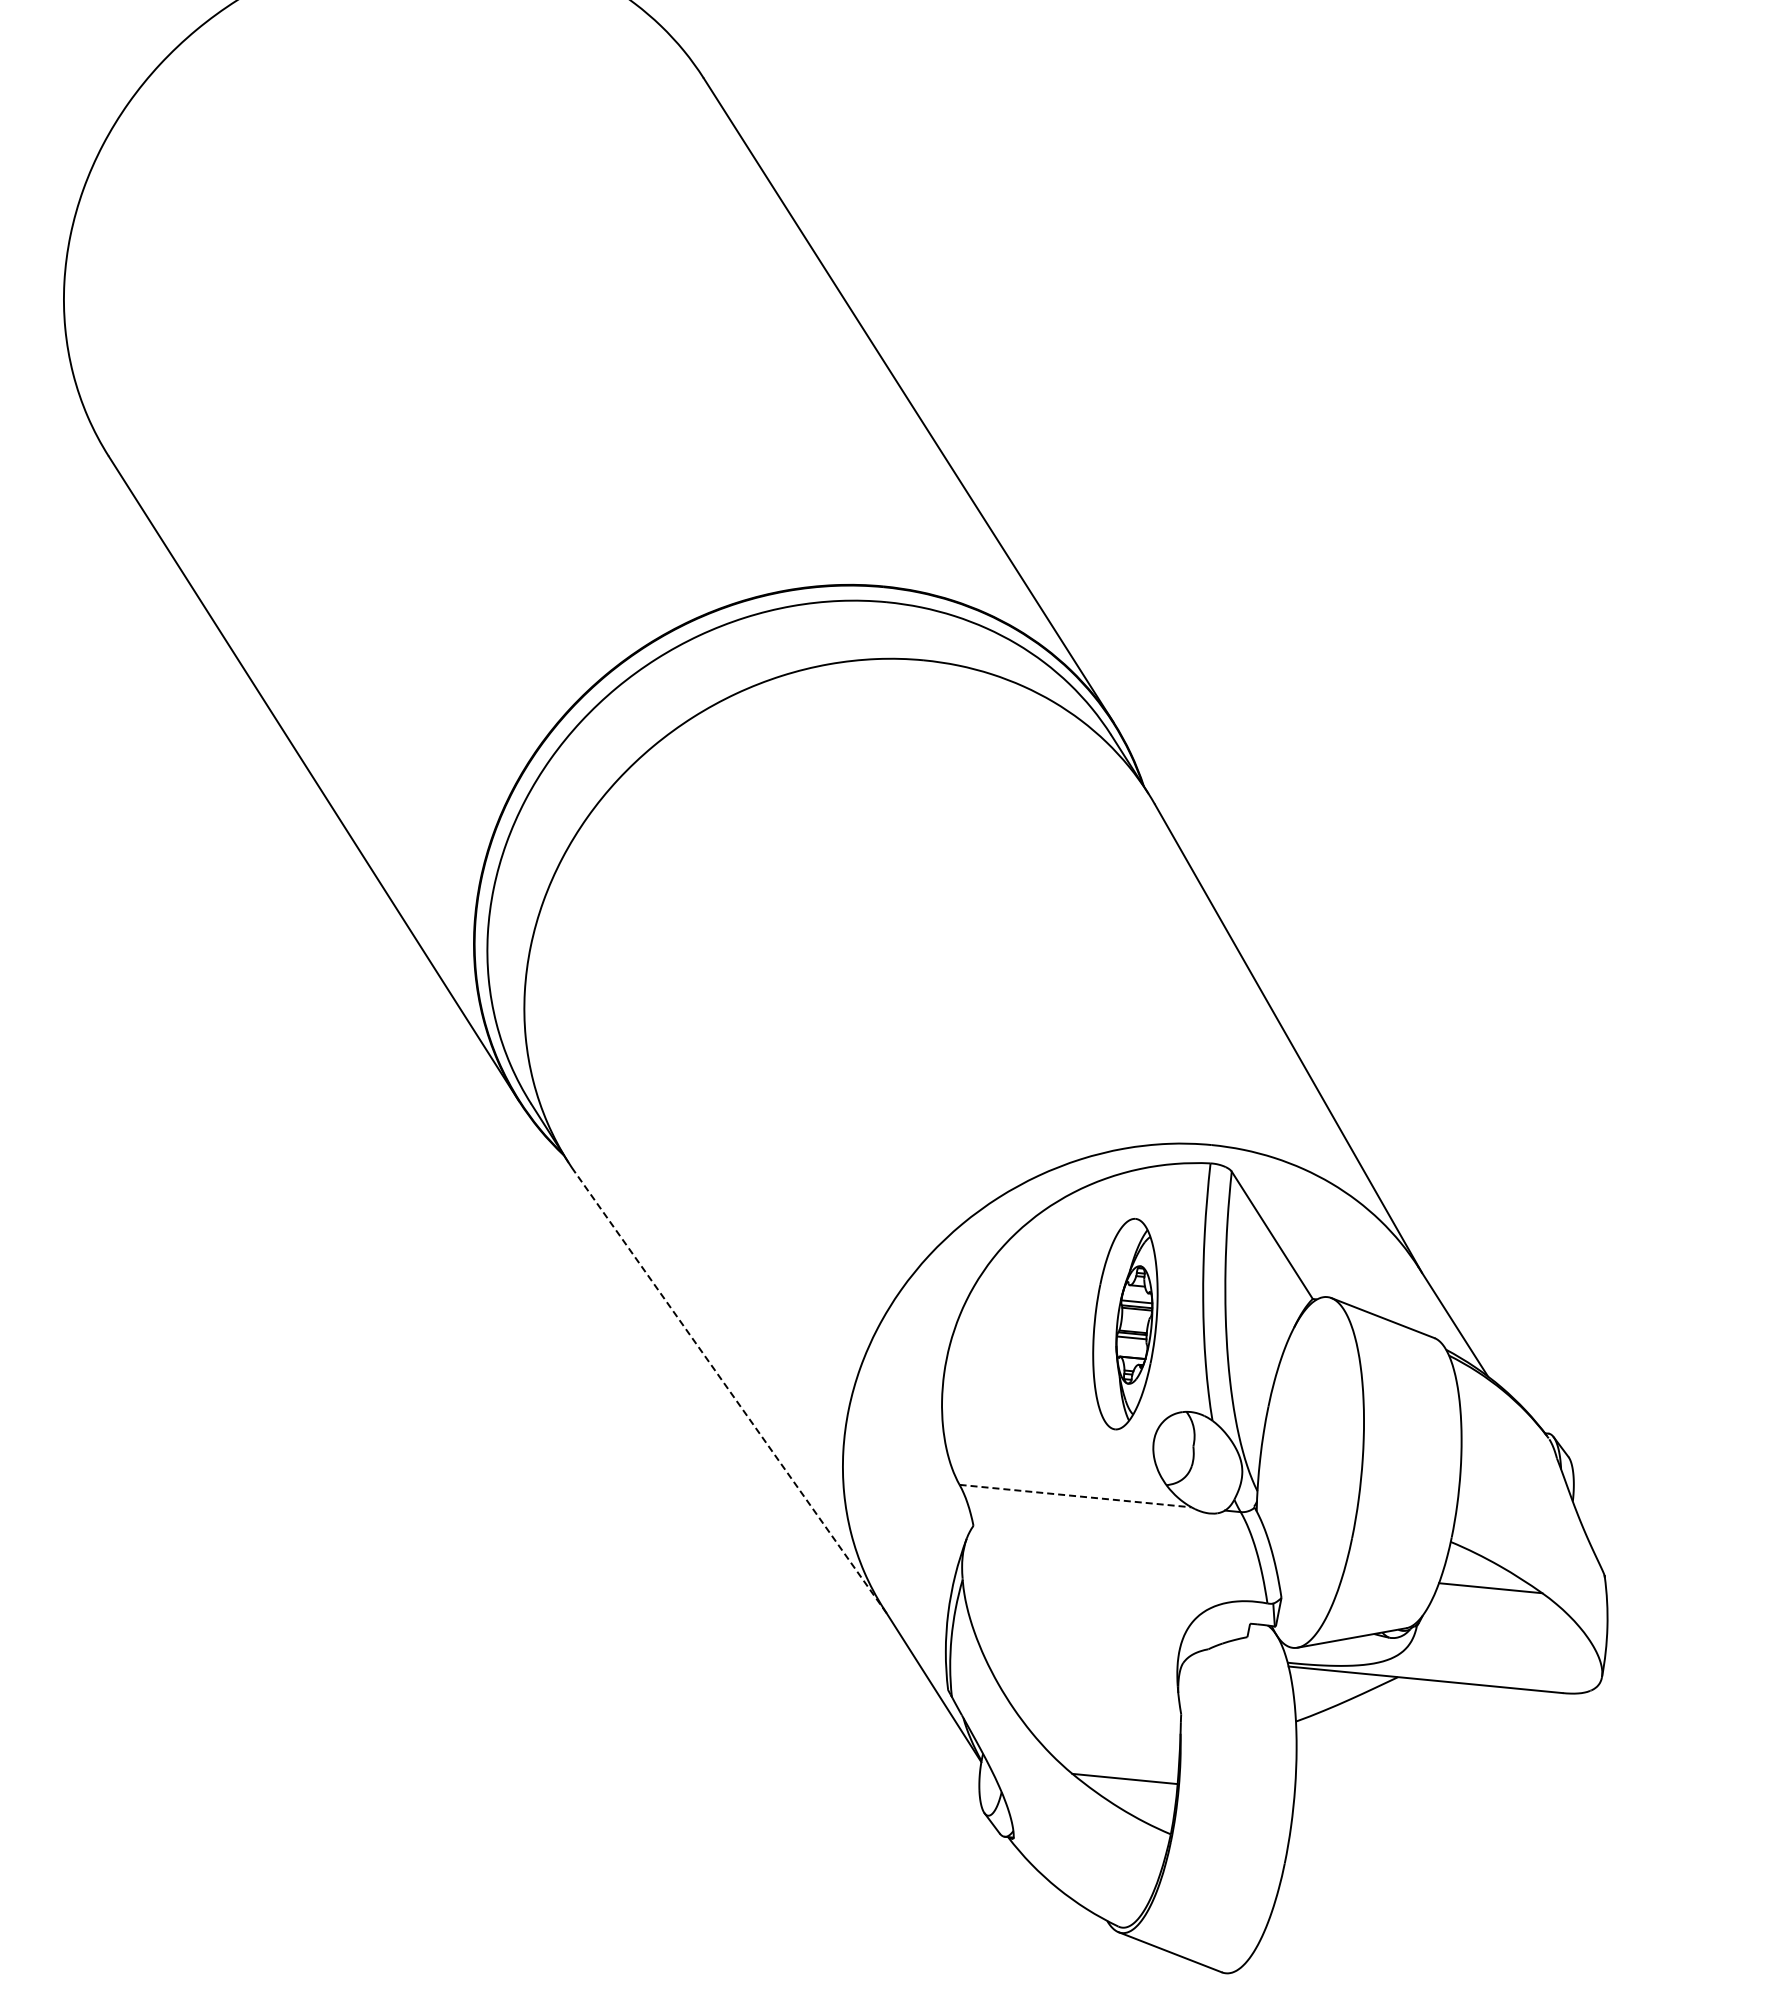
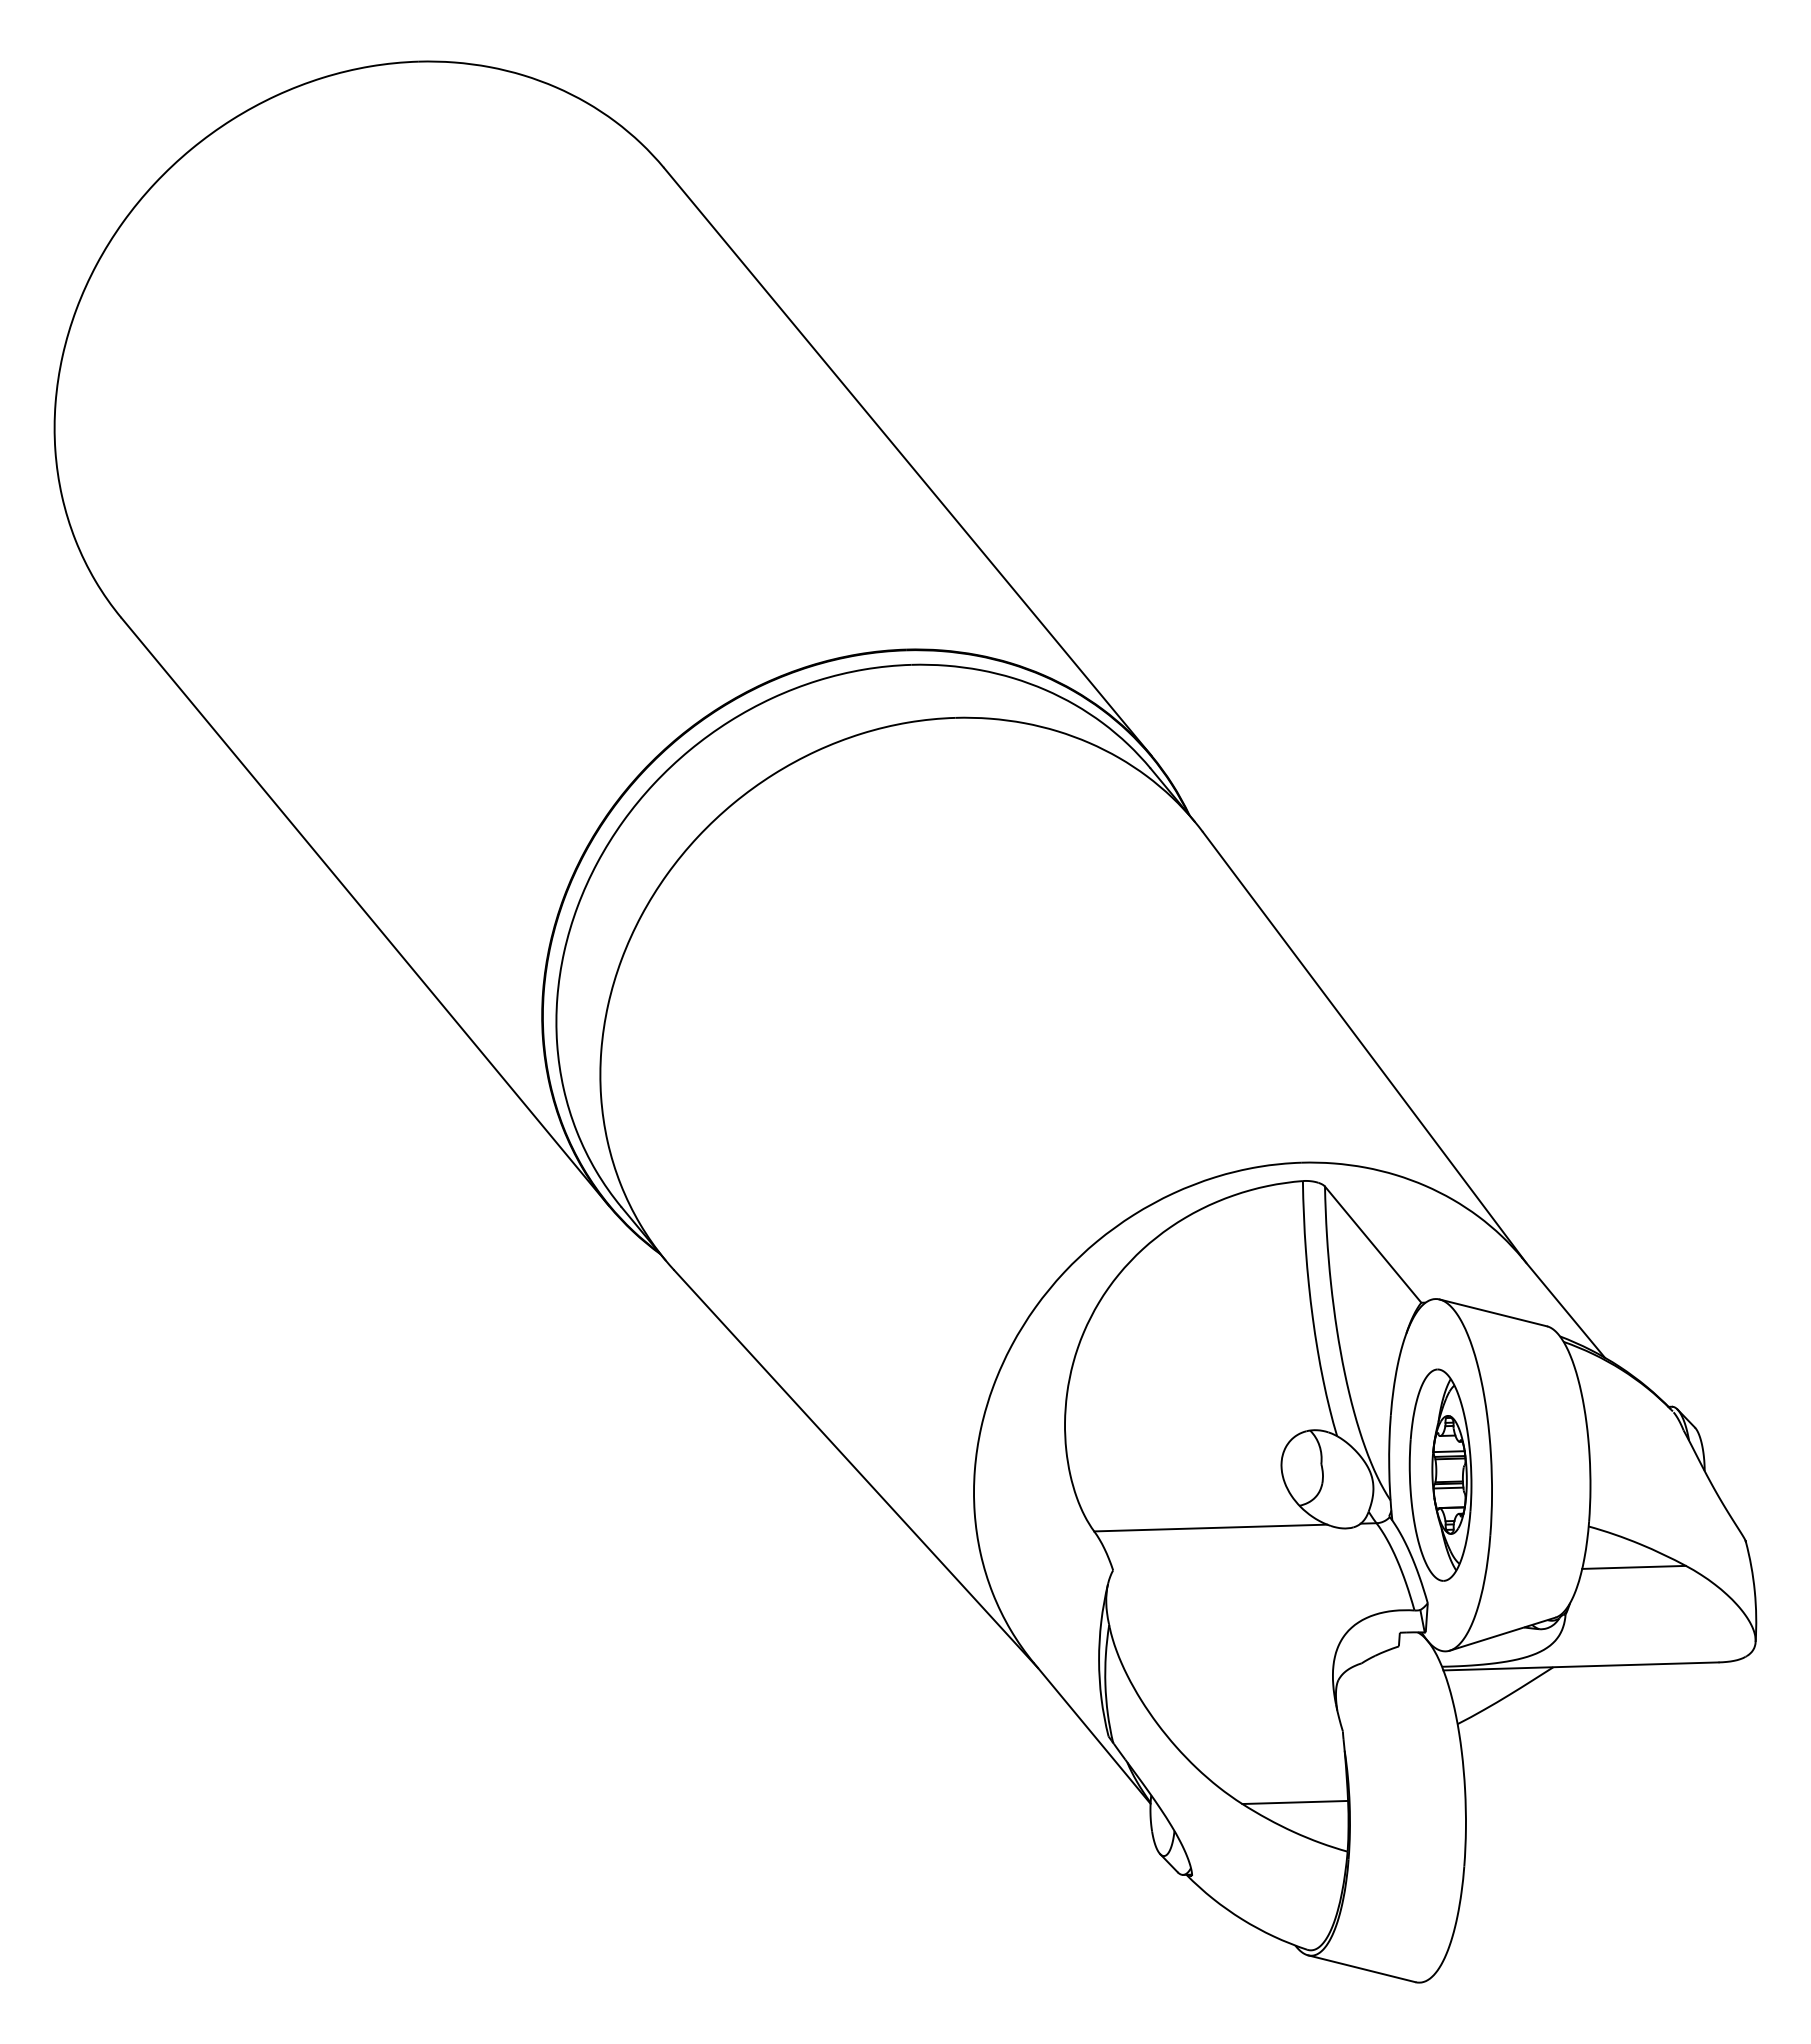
part: (1125, 1323) -> (1440, 1474), moved
line: (731, 1393) -> (856, 1469), dashed -> solid
line: (1075, 1496) -> (1210, 1528), dashed -> solid

